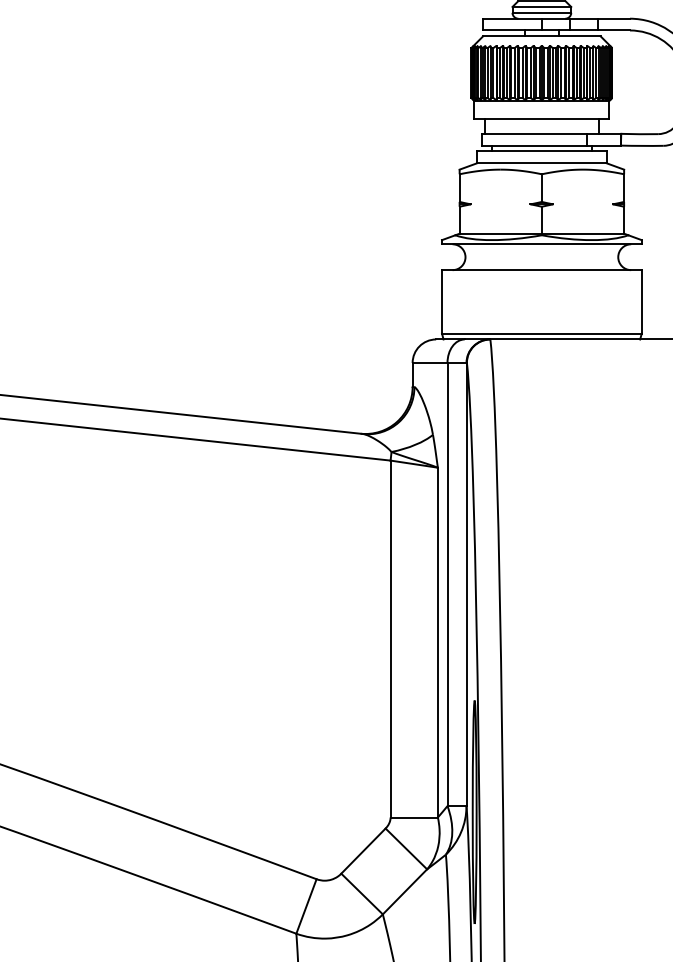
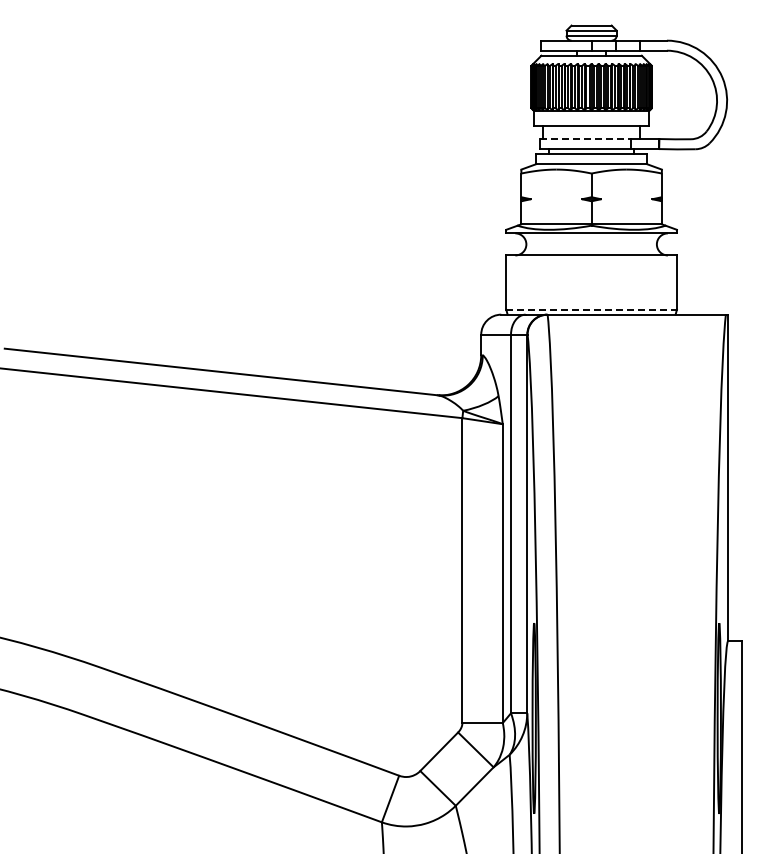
line: (534, 134) -> (585, 139), solid -> dashed
line: (542, 333) -> (592, 309), solid -> dashed

